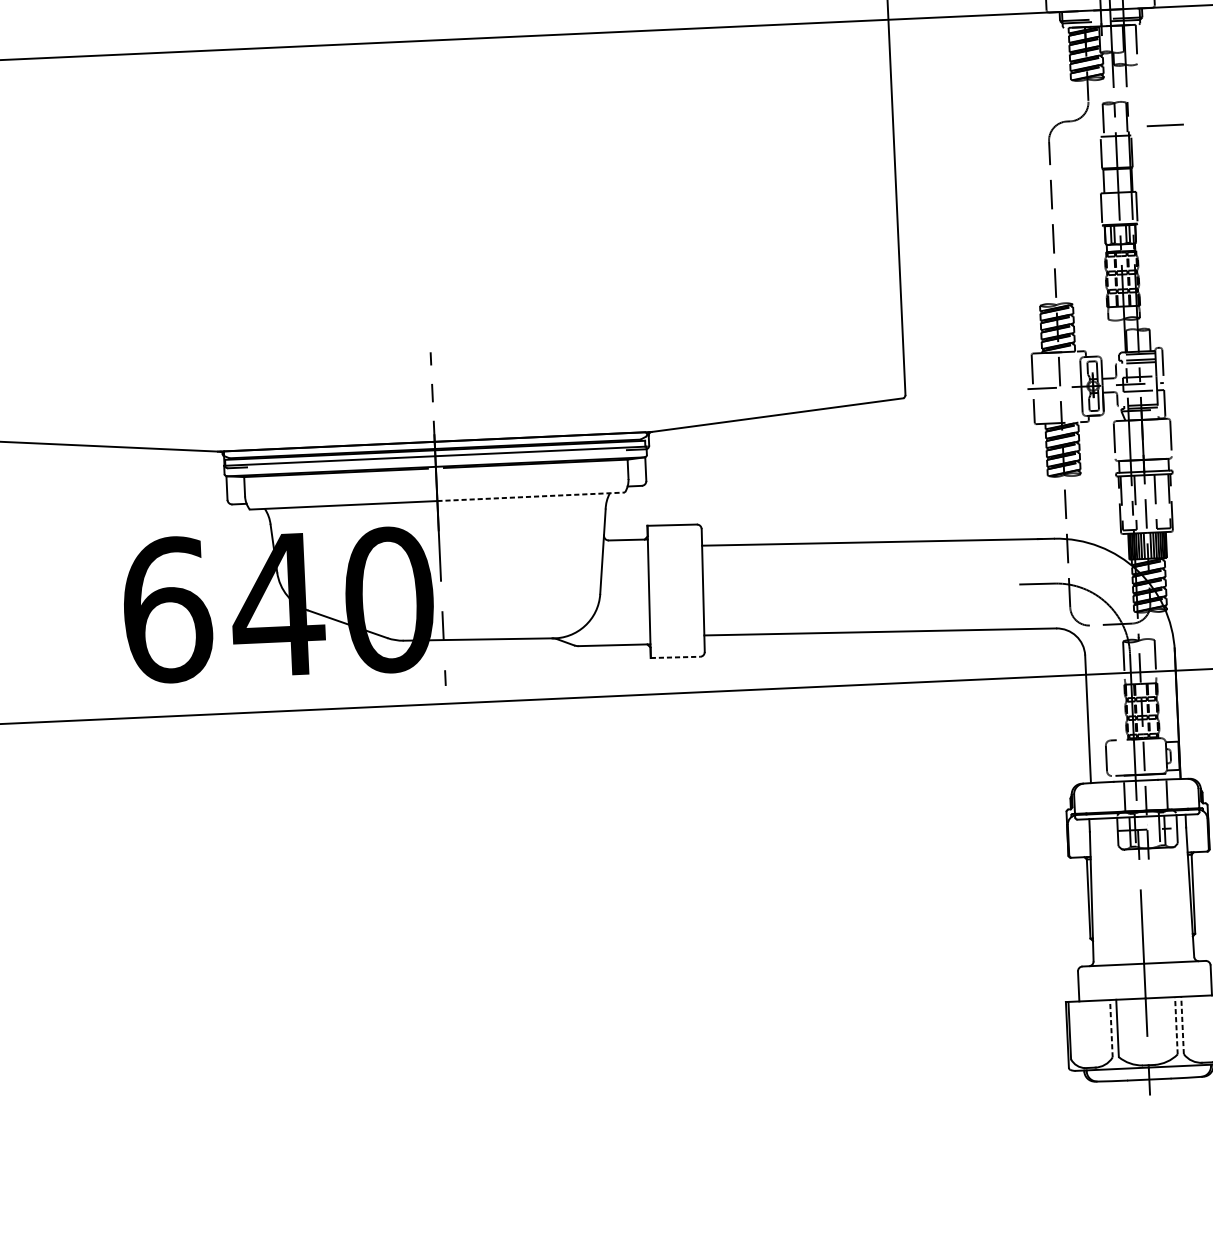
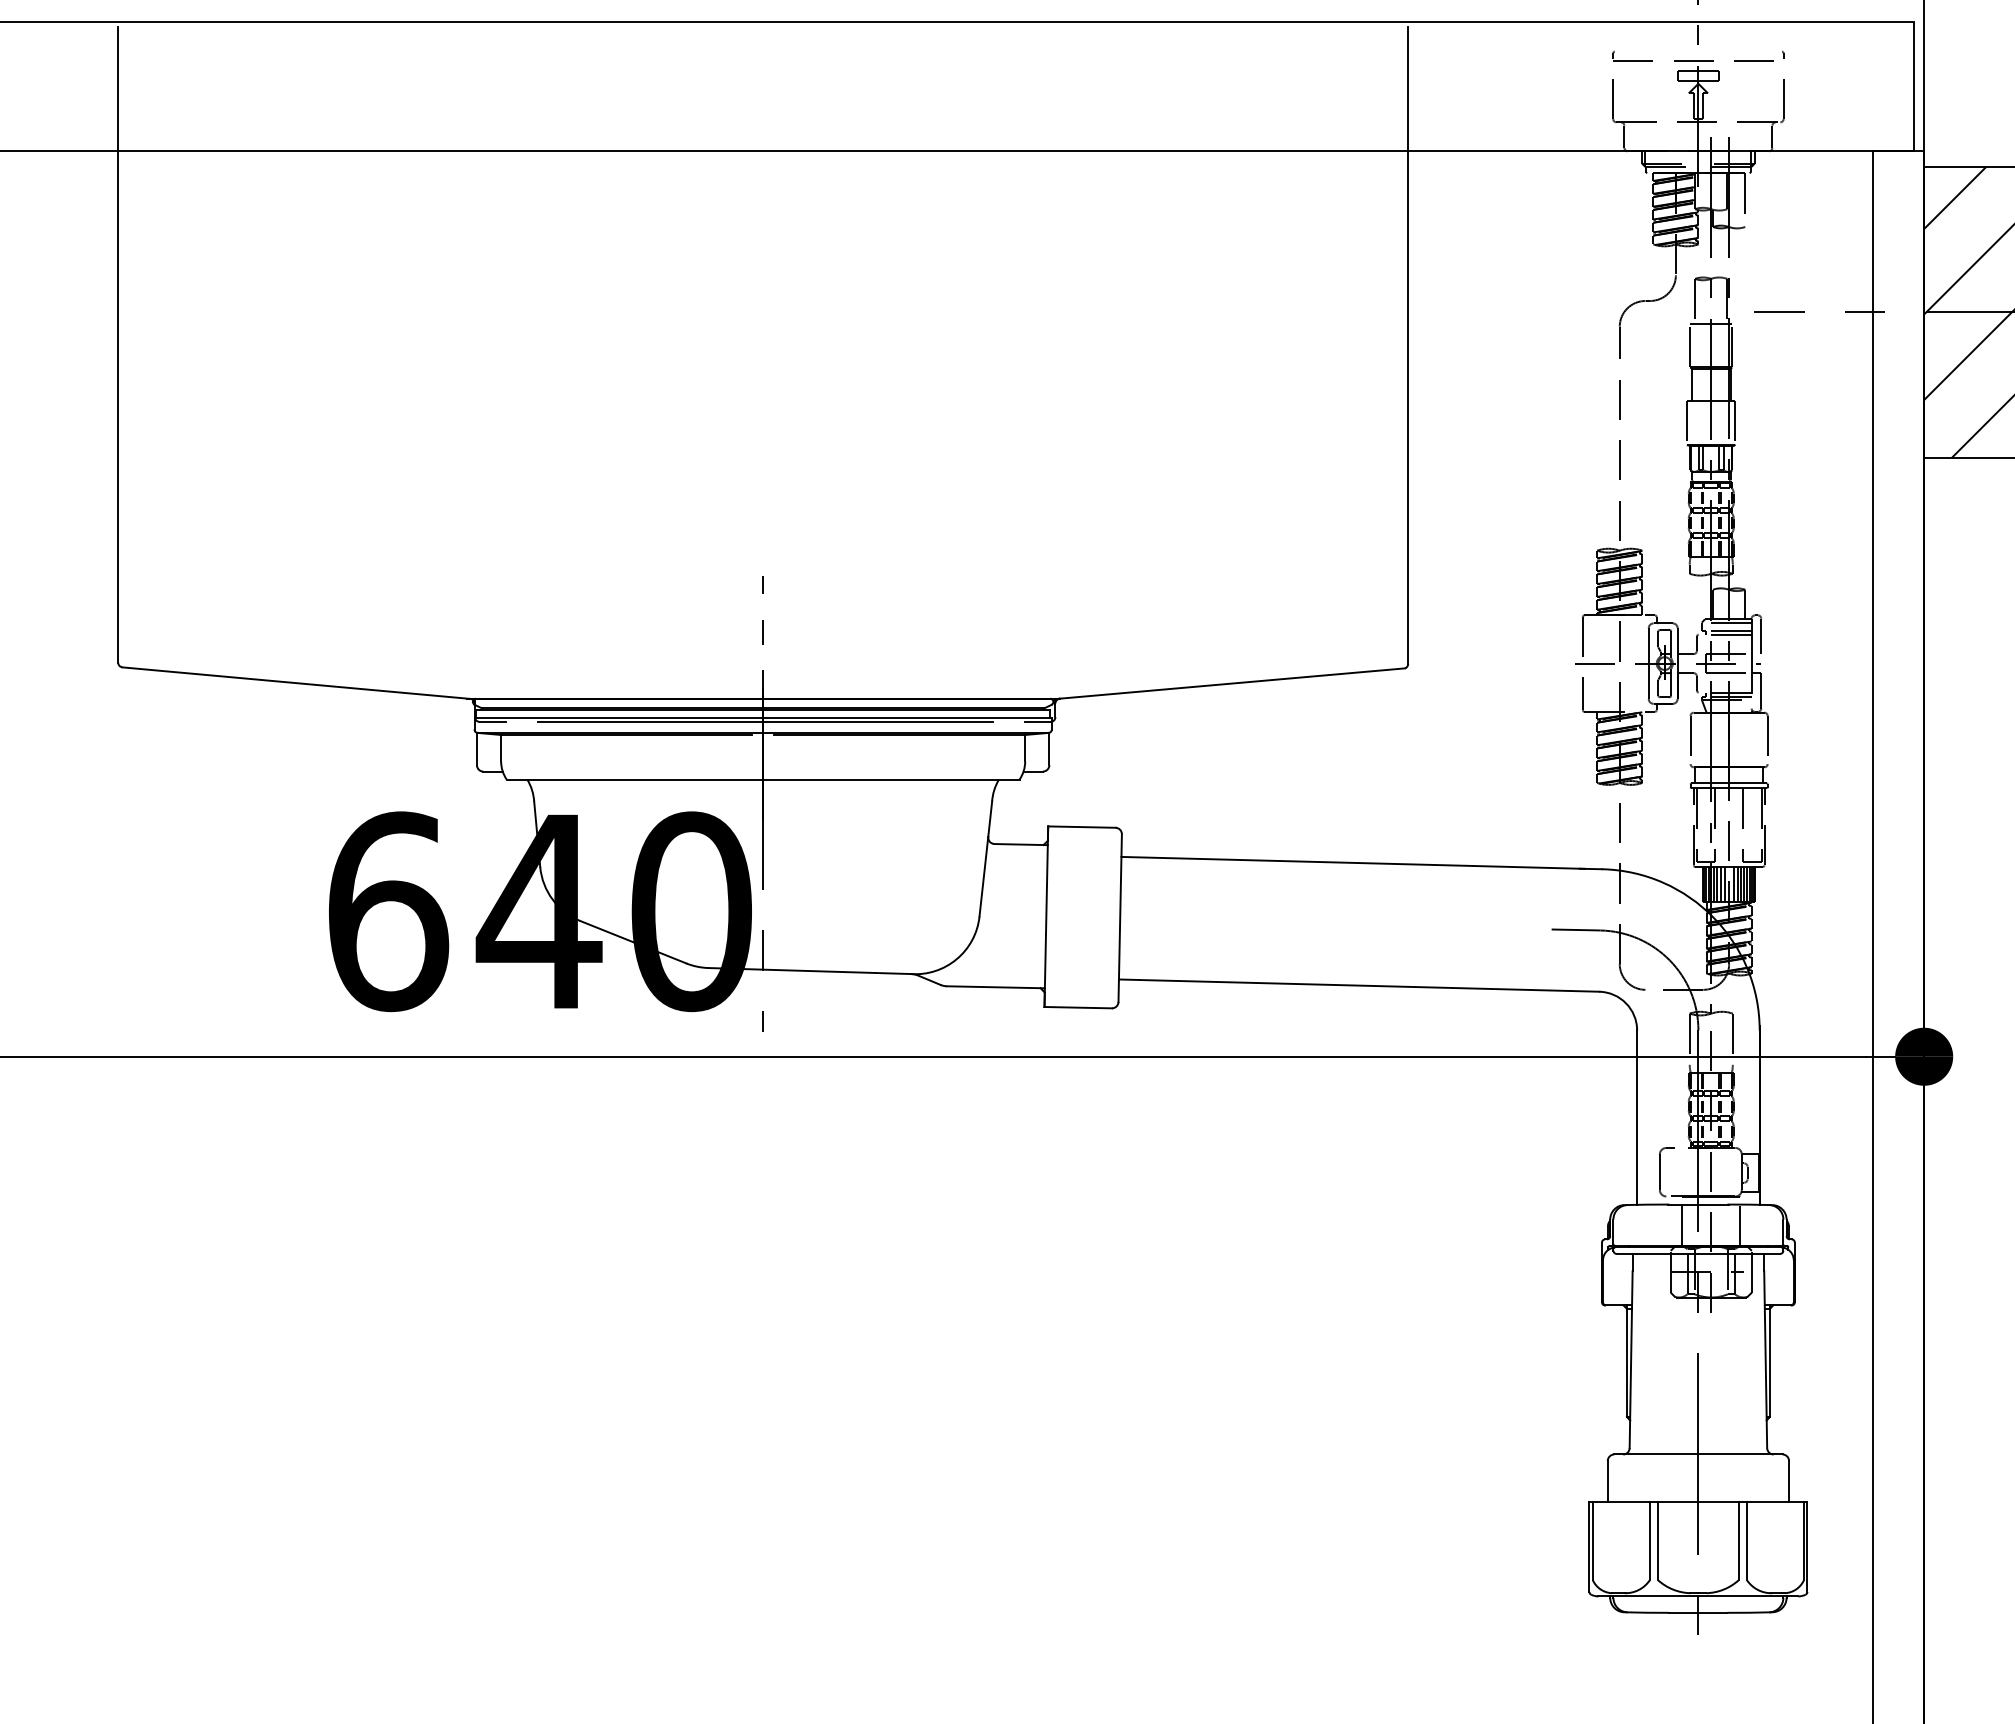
line: (436, 458) -> (764, 721), added
line: (531, 496) -> (891, 779), dashed -> solid
line: (675, 657) -> (1078, 1007), dashed -> solid
line: (1176, 1025) -> (1738, 1540), dashed -> solid
line: (1182, 1025) -> (1747, 1540), dashed -> solid
line: (1111, 1028) -> (1649, 1540), dashed -> solid

